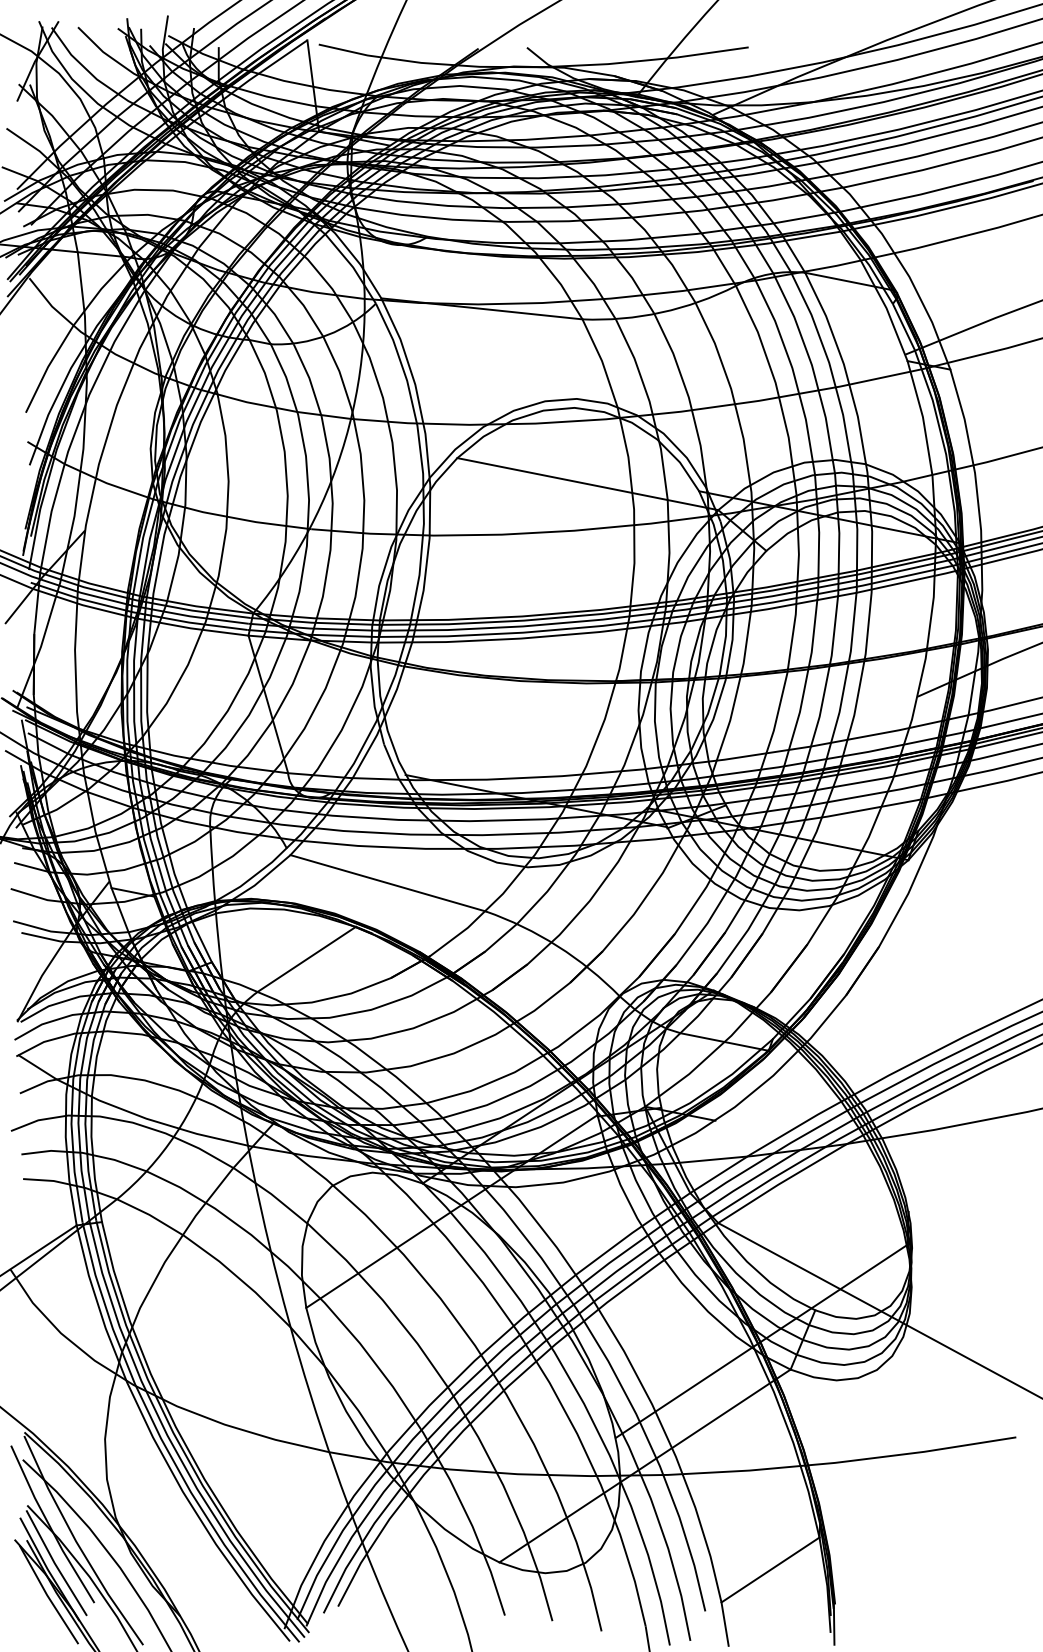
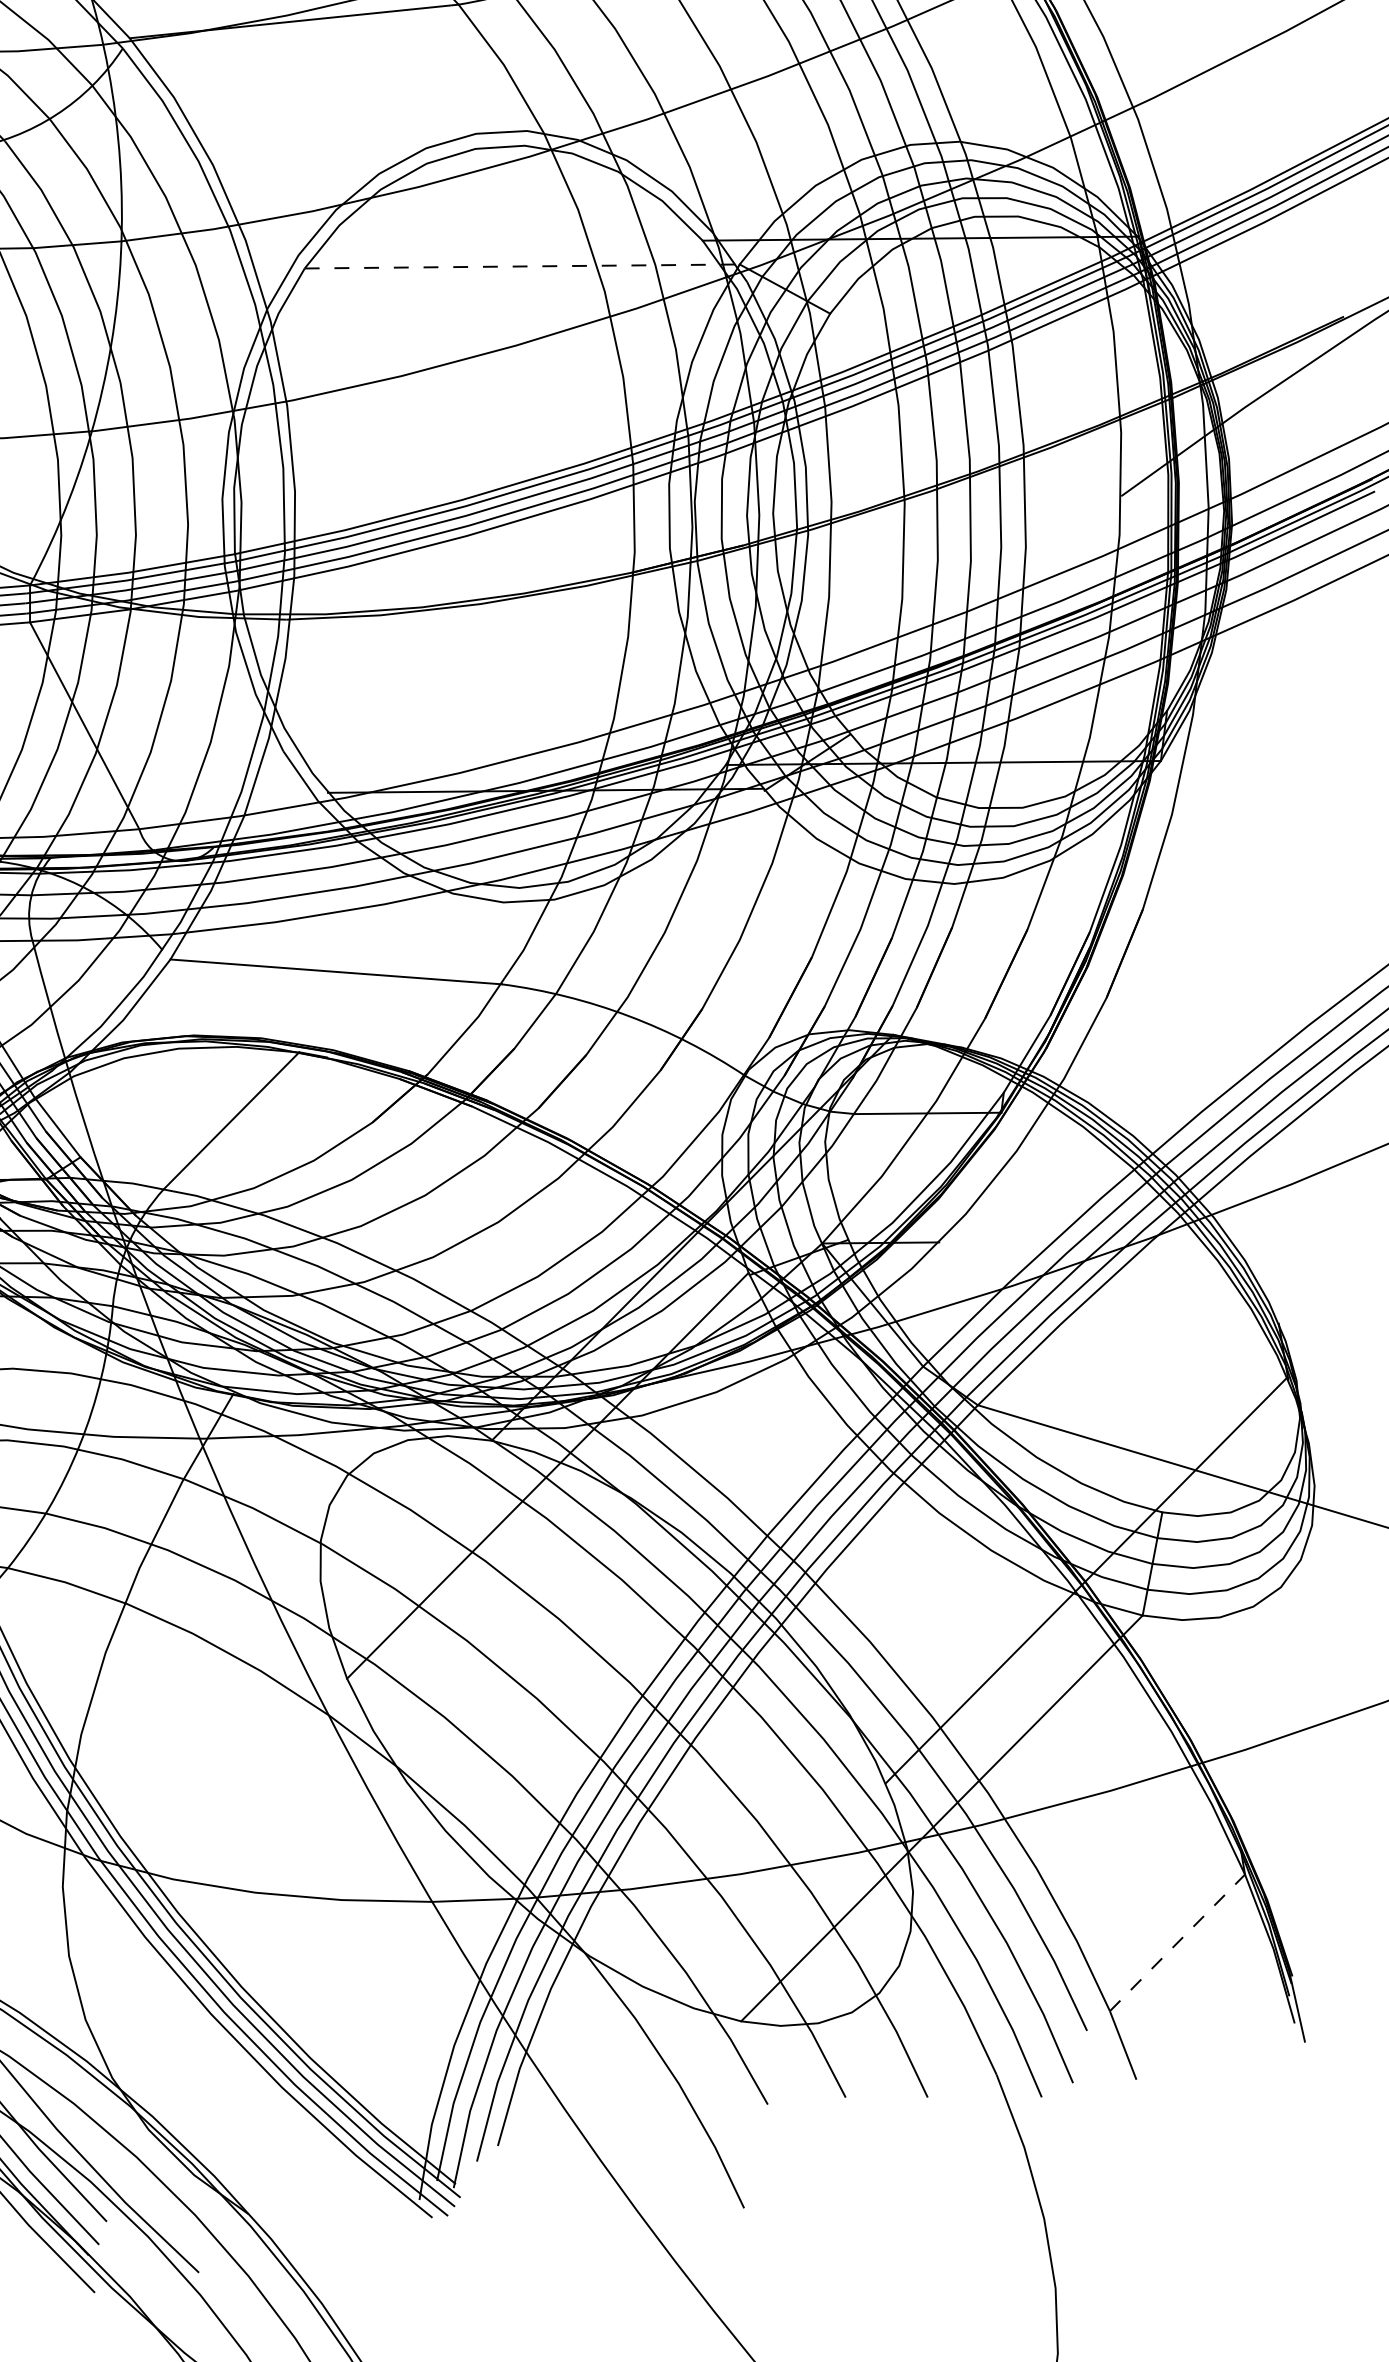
line: (588, 484) -> (523, 266), solid -> dashed
line: (770, 1570) -> (1177, 1943), solid -> dashed

